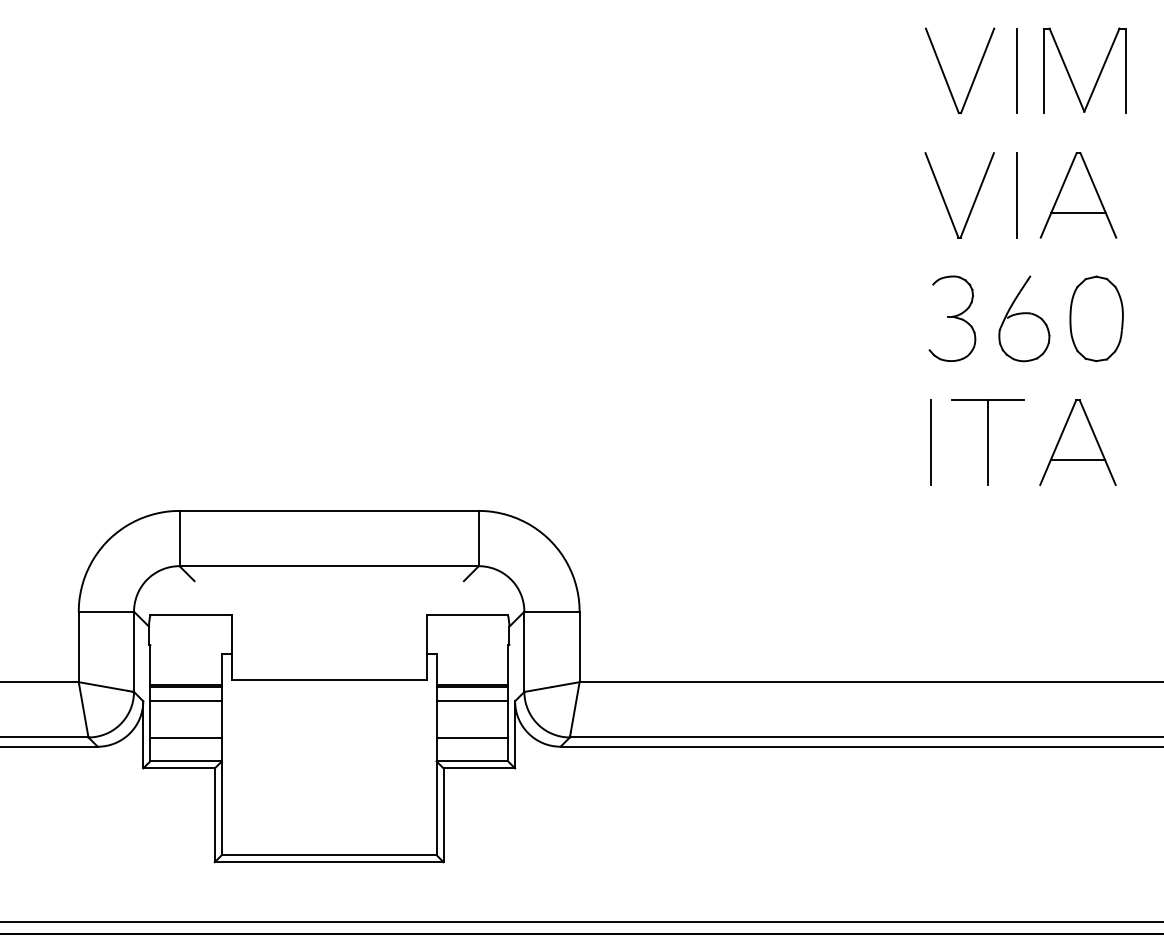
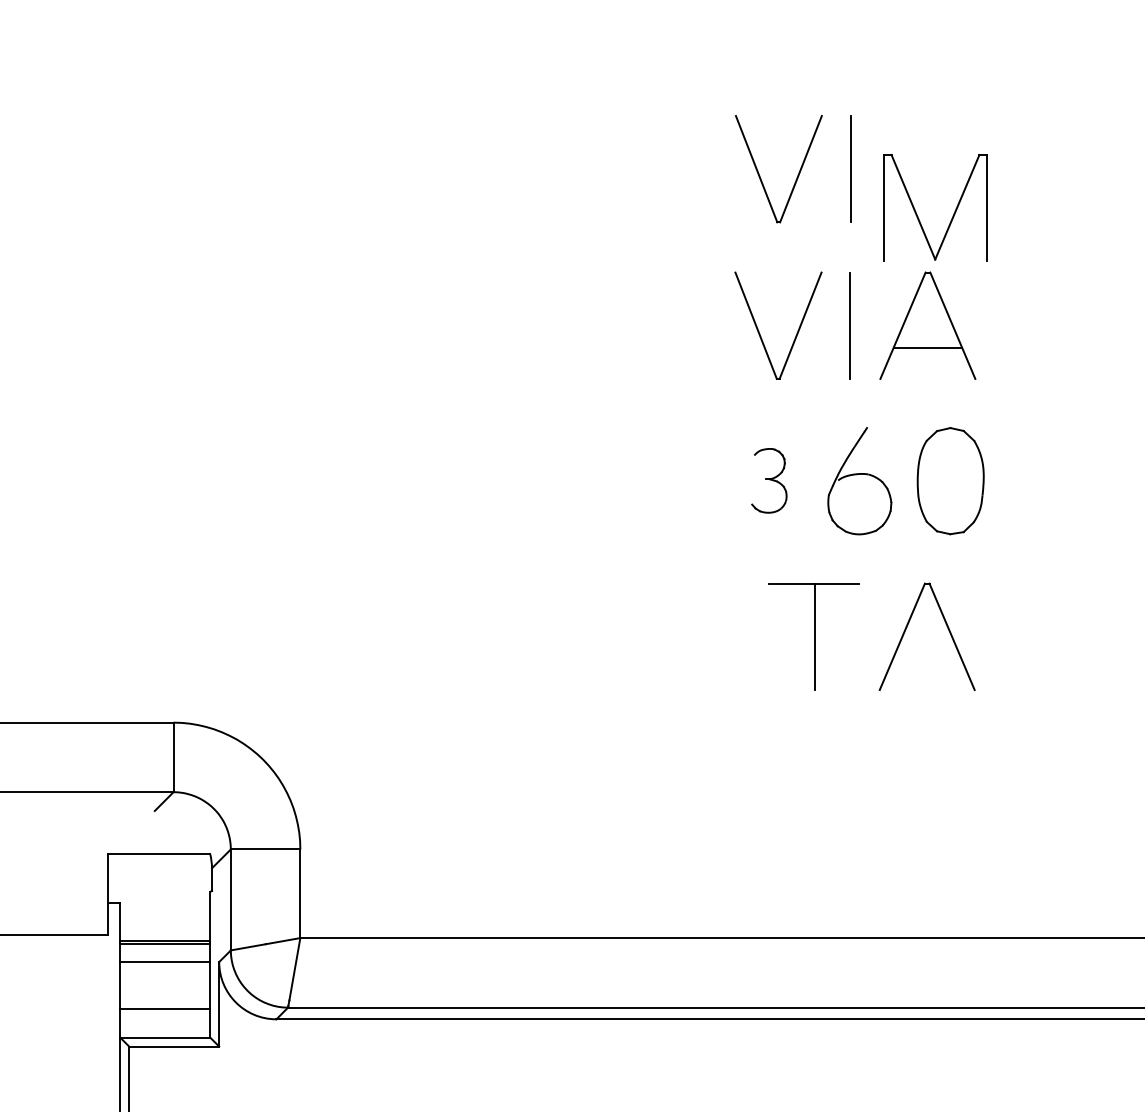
part: (1097, 77) -> (951, 216), moved
part: (952, 318) -> (769, 480), size x0.6
line: (930, 442) -> (741, 636), removed
line: (1077, 460) -> (926, 659), removed

